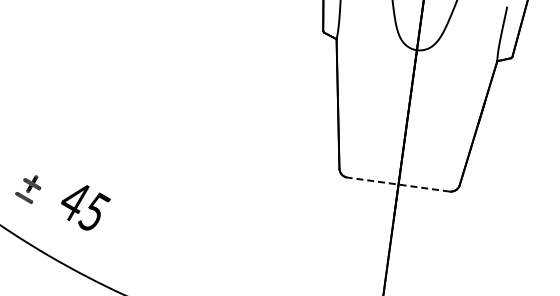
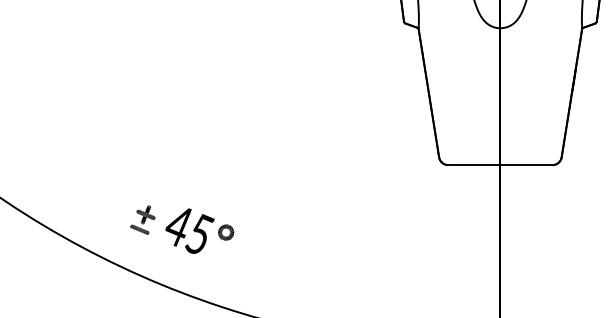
line: (397, 184) -> (499, 165), dashed -> solid
part: (28, 188) -> (142, 219), moved
part: (120, 213) -> (226, 232), added

